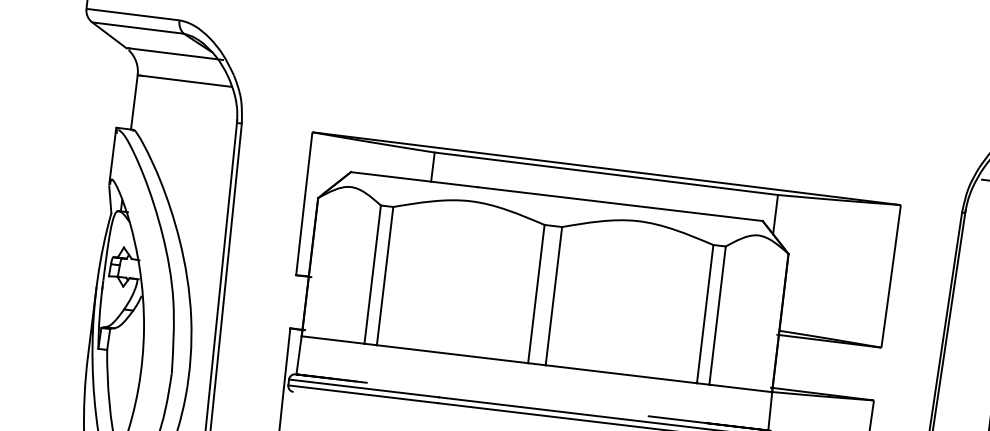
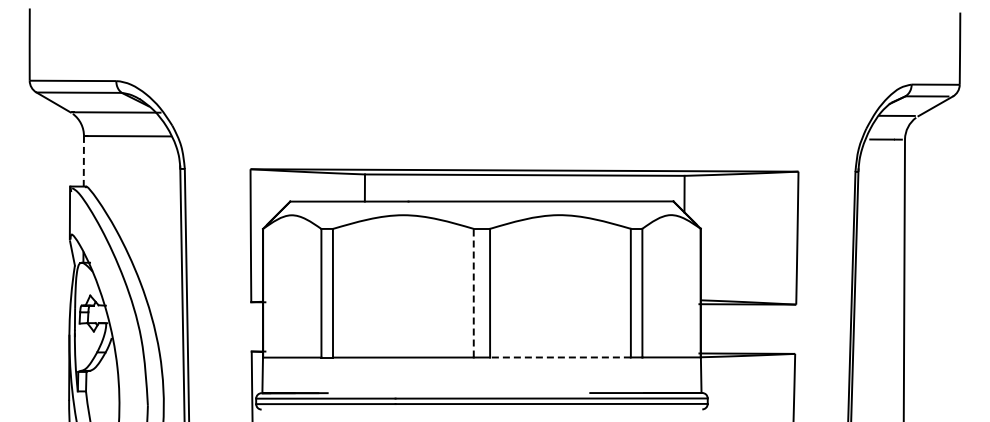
line: (133, 102) -> (83, 161), solid -> dashed
line: (536, 293) -> (473, 292), solid -> dashed
line: (620, 374) -> (559, 357), solid -> dashed

